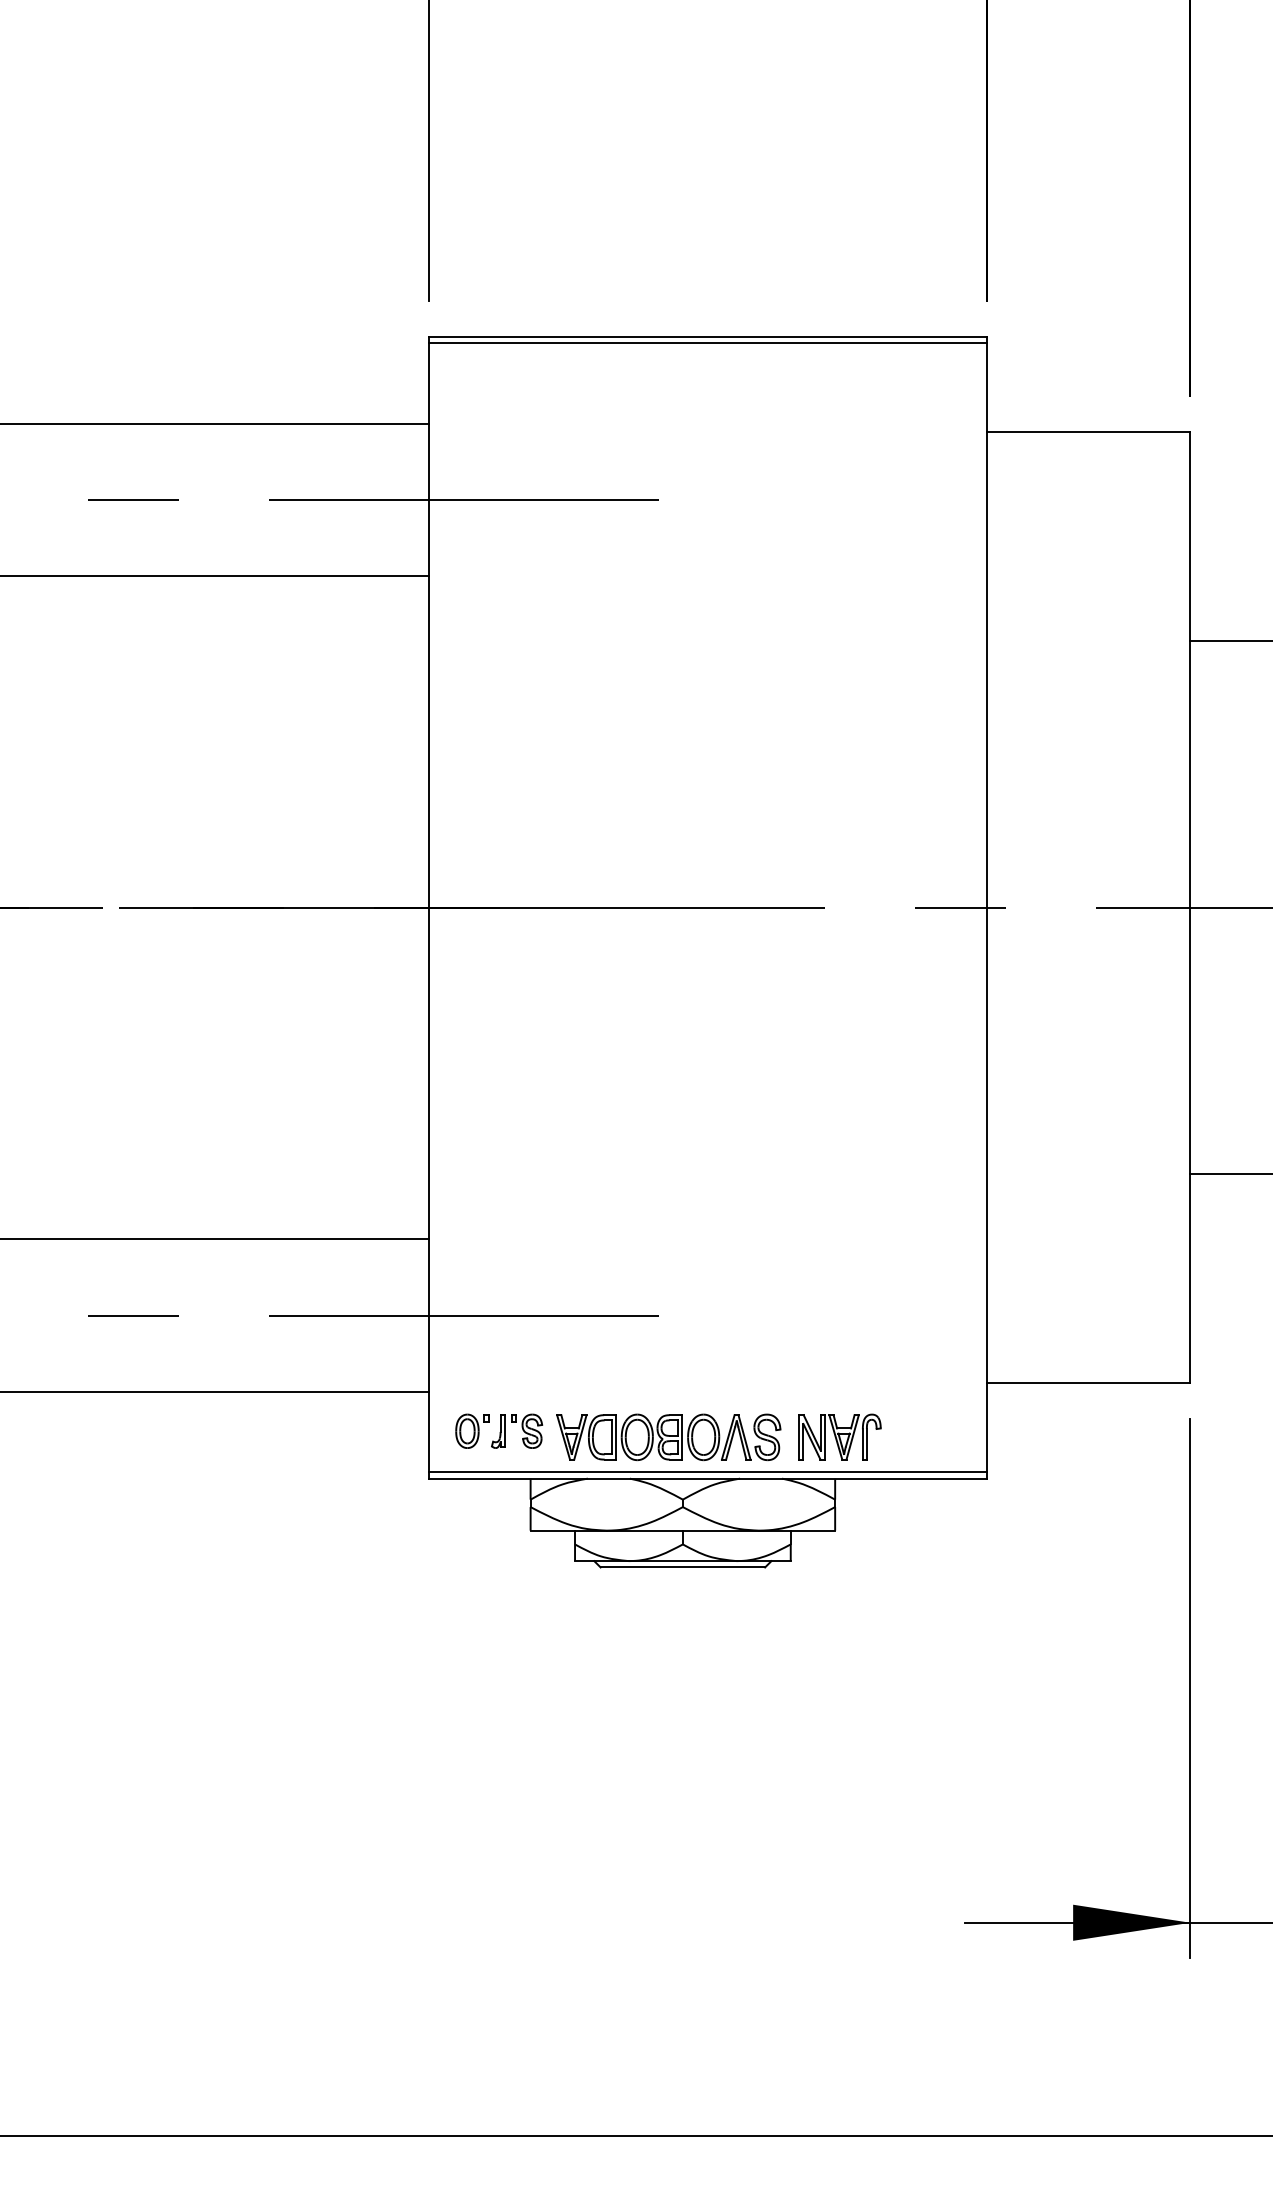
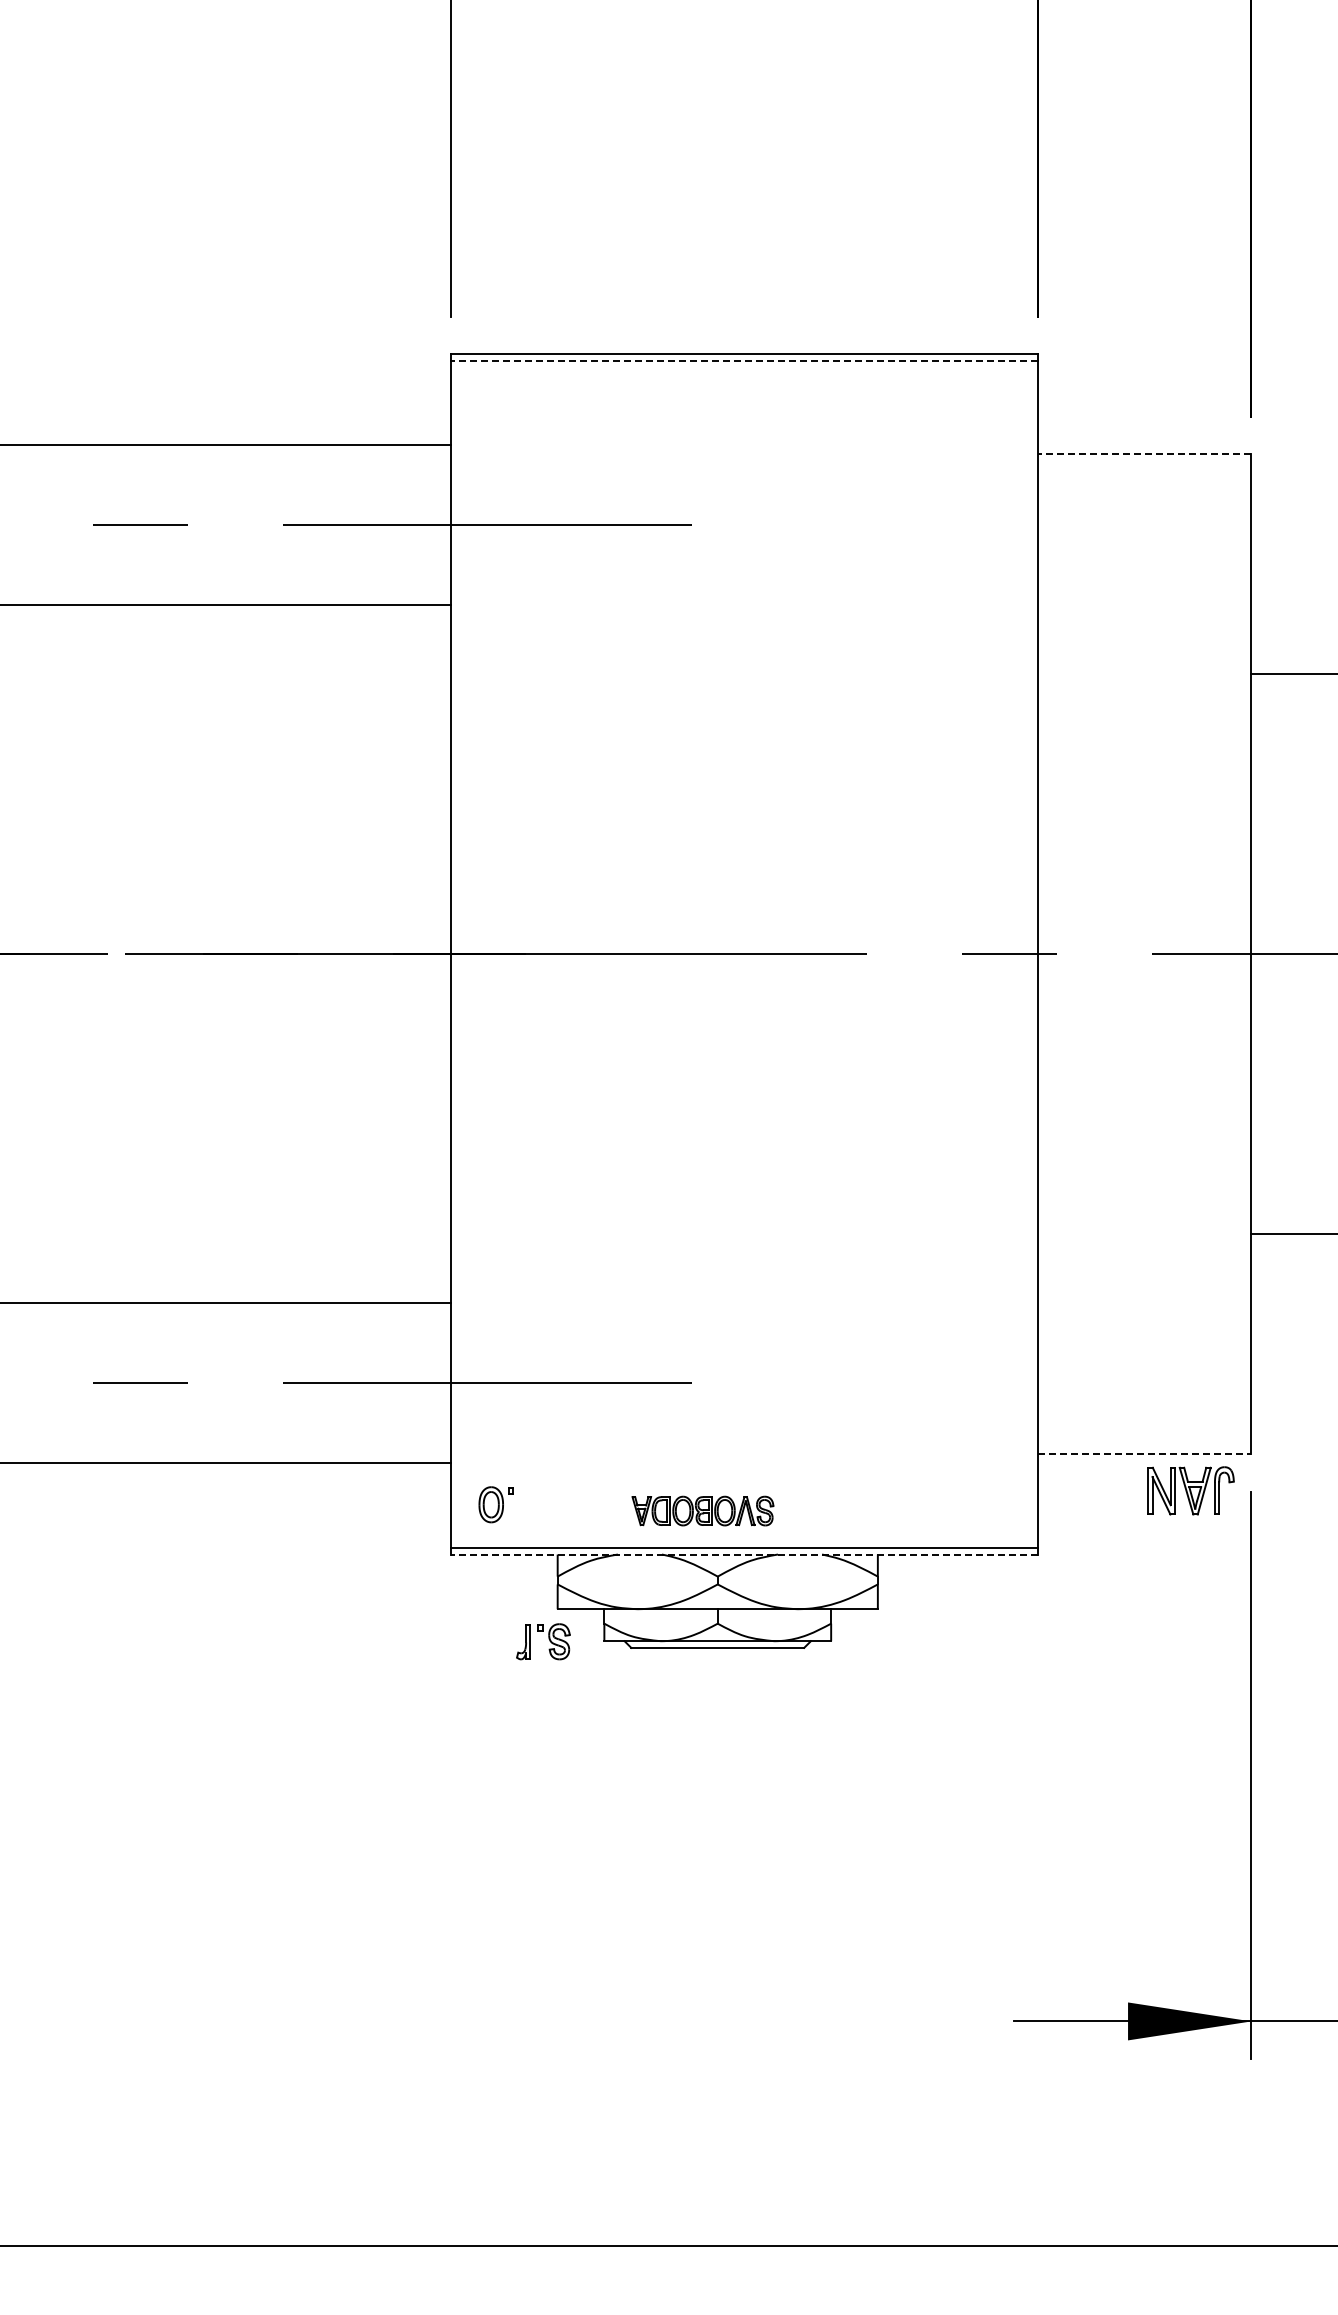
line: (707, 342) -> (743, 360), solid -> dashed
line: (1088, 431) -> (1144, 453), solid -> dashed
line: (1088, 1383) -> (1144, 1454), solid -> dashed
part: (517, 1431) -> (543, 1641), moved
part: (668, 1436) -> (702, 1510), size x0.6
part: (839, 1436) -> (1190, 1490), moved
line: (707, 1478) -> (743, 1554), solid -> dashed

